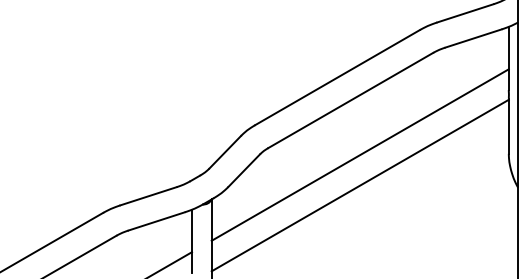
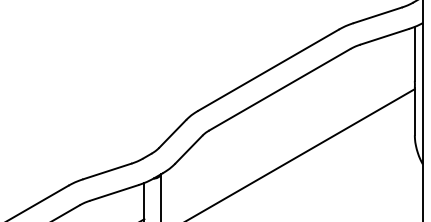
line: (359, 154) -> (287, 135), removed

